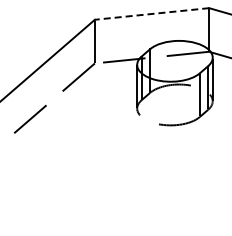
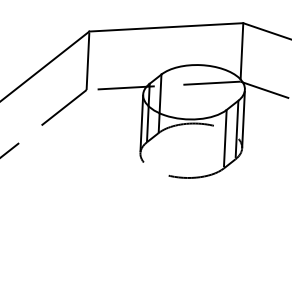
line: (151, 14) -> (165, 28), dashed -> solid

